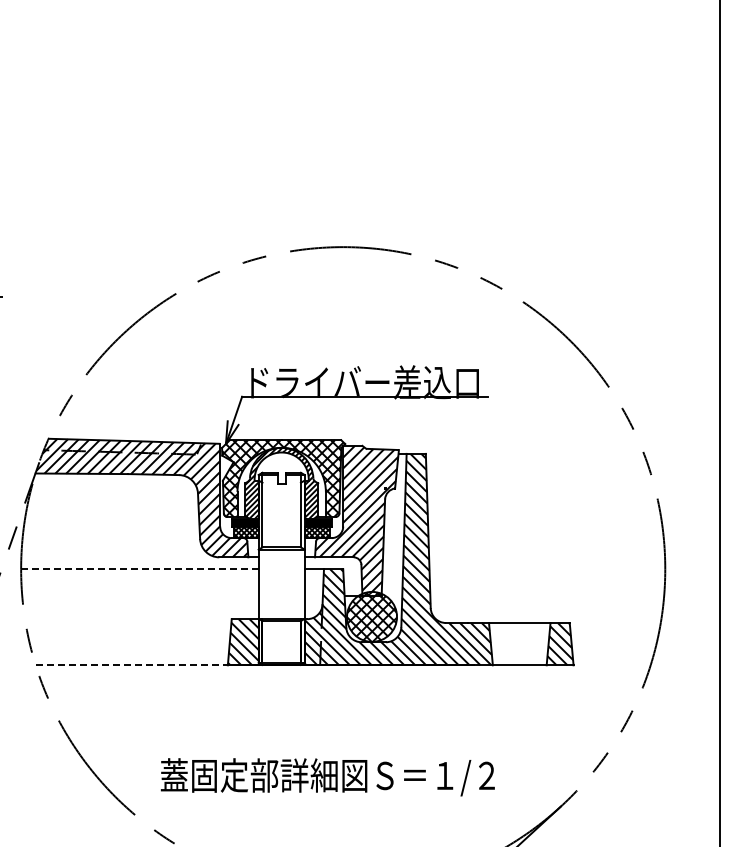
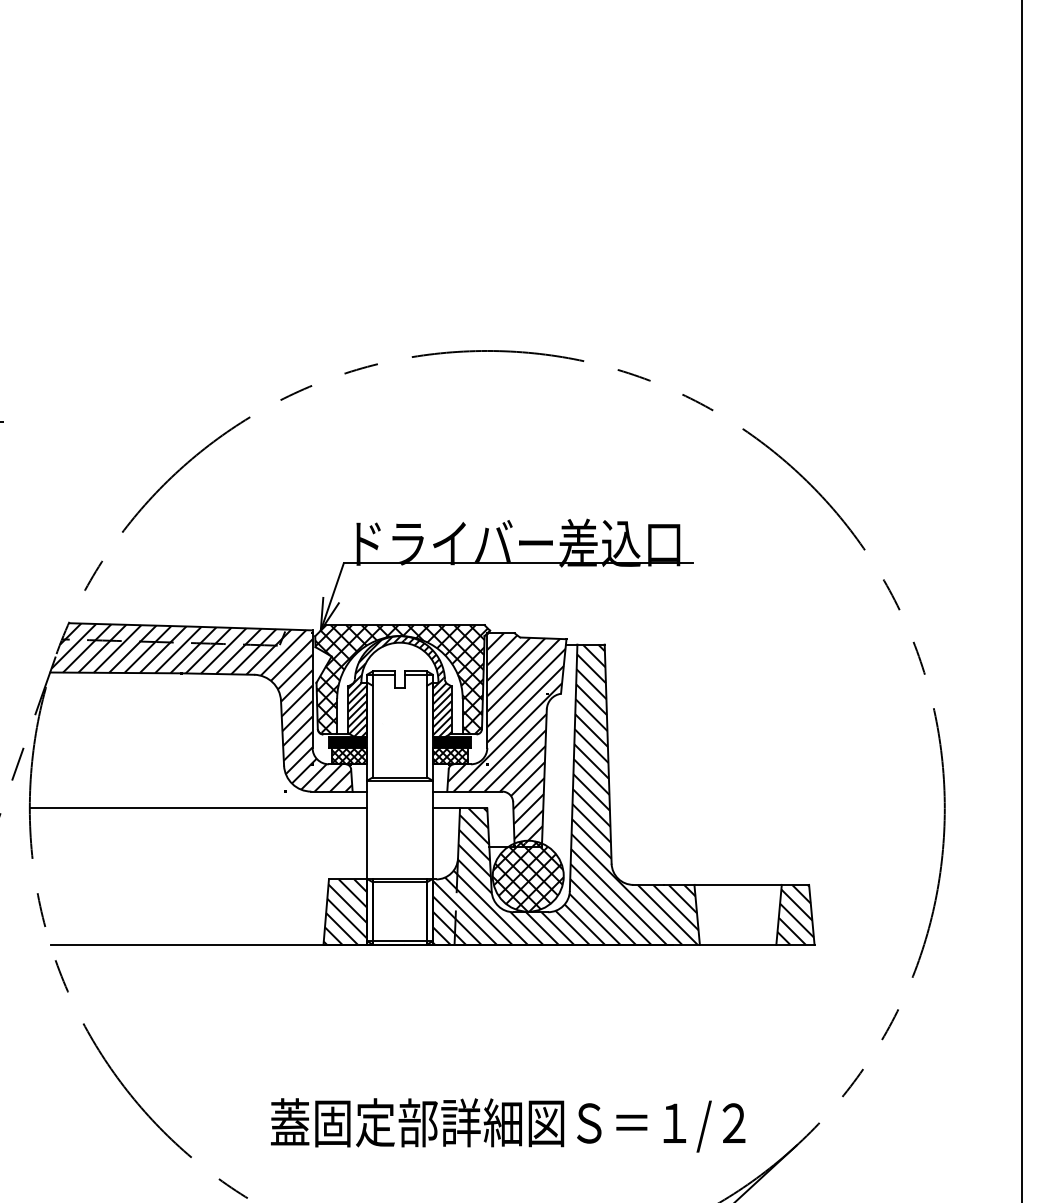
line: (139, 569) -> (197, 808), dashed -> solid
line: (132, 665) -> (188, 945), dashed -> solid
text: (327, 777) -> (507, 1125), moved

